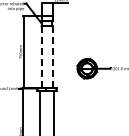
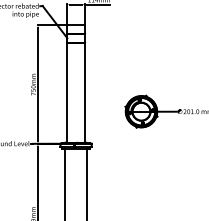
line: (41, 57) -> (67, 93), dashed -> solid
line: (52, 57) -> (85, 93), dashed -> solid

